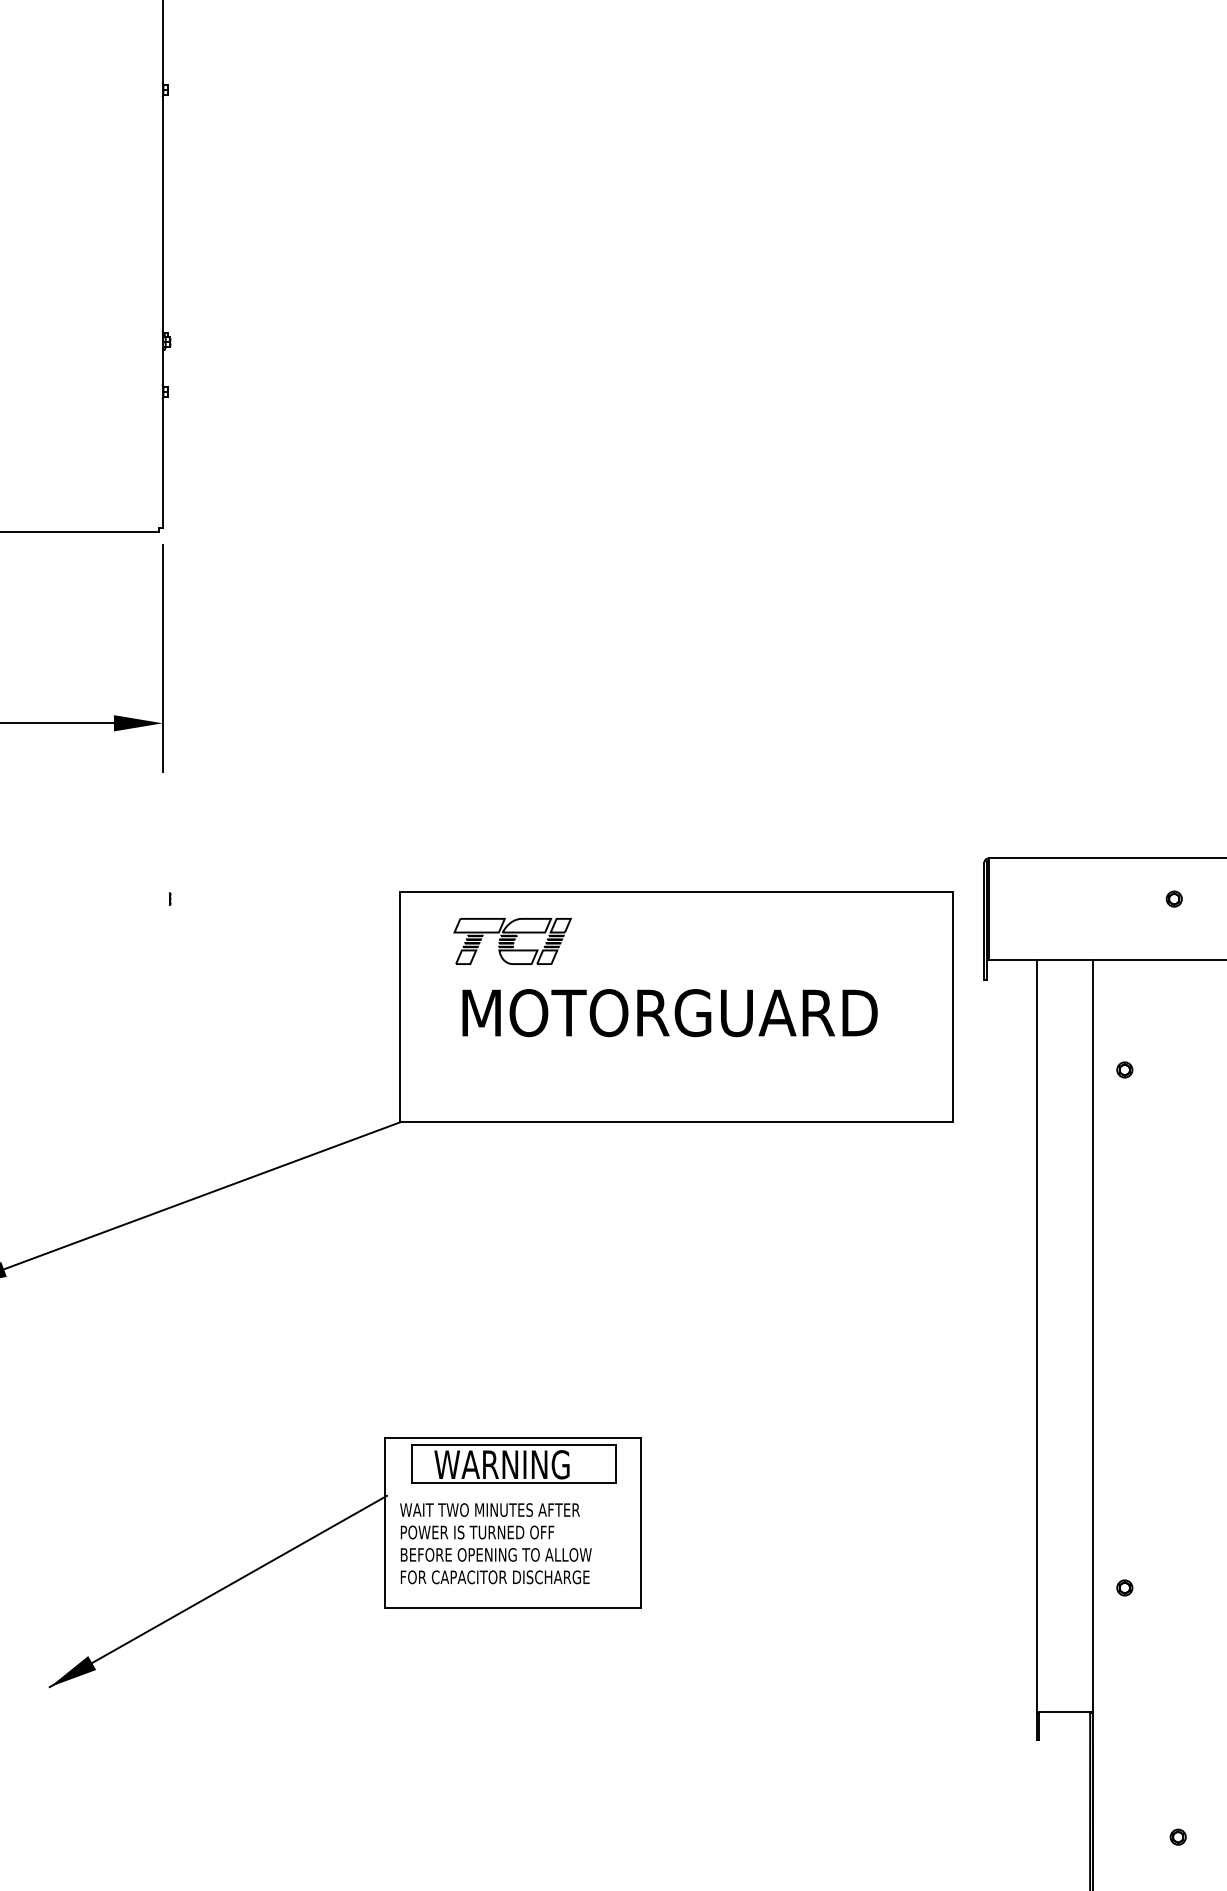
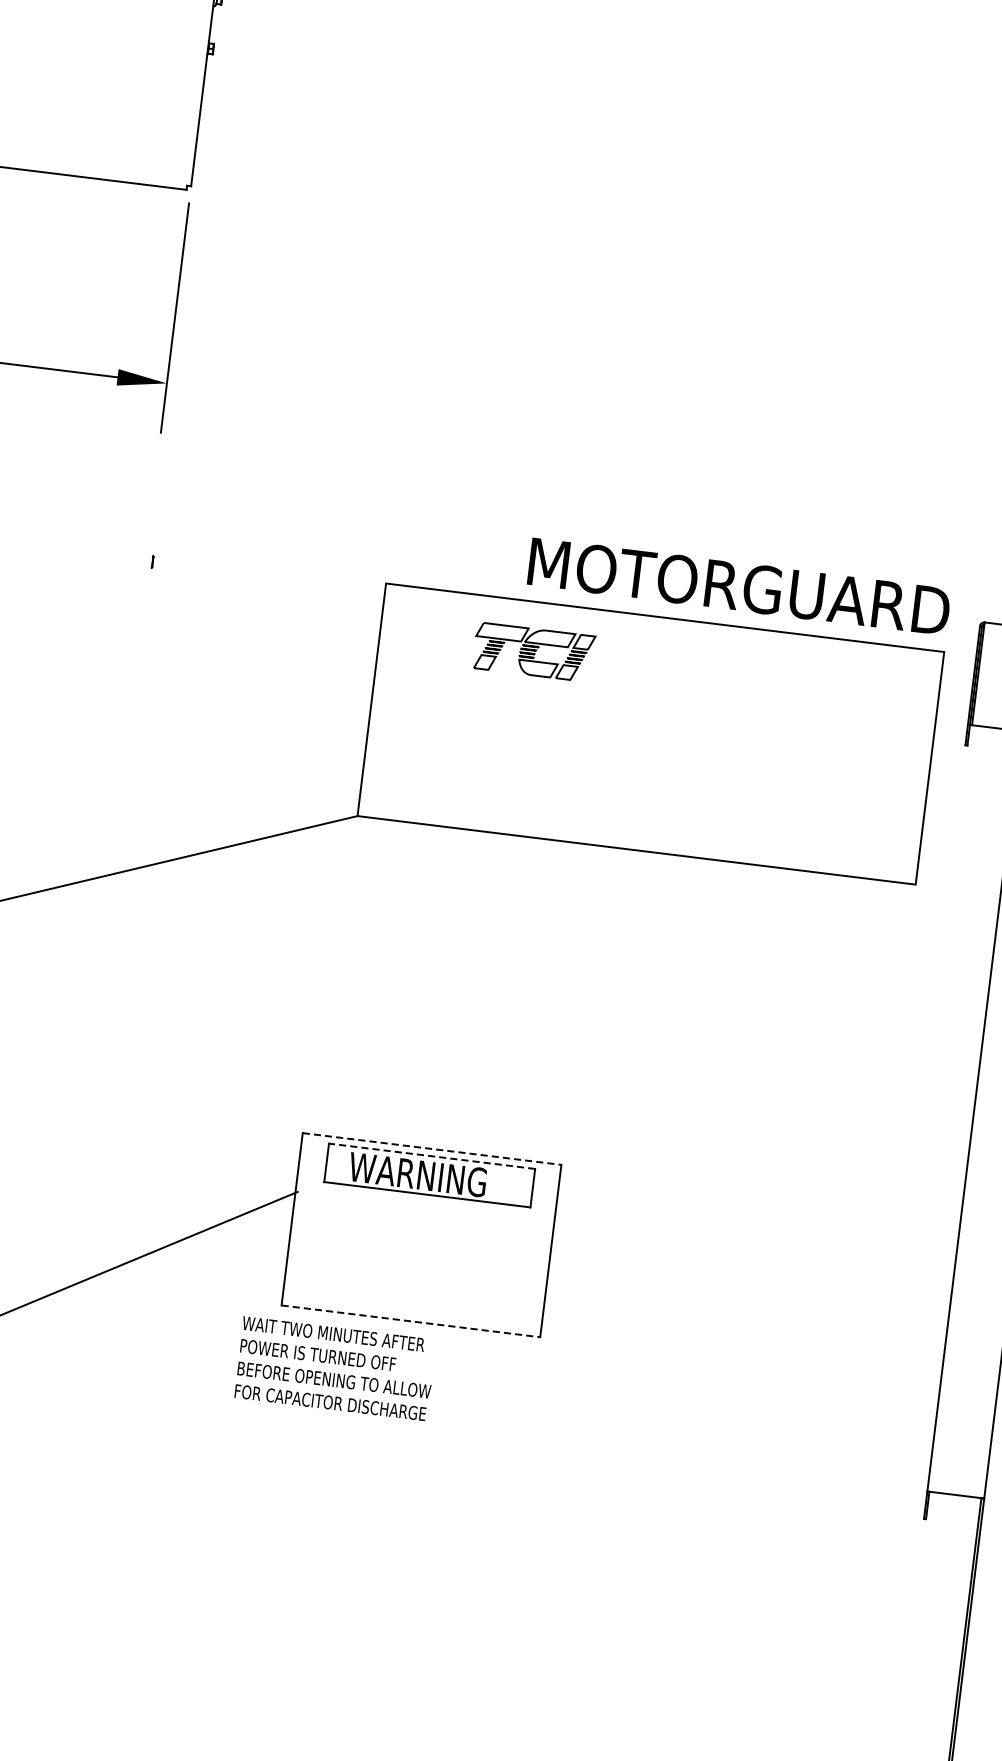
part: (512, 941) -> (533, 652), moved
text: (669, 1013) -> (738, 587), moved
line: (512, 1437) -> (431, 1148), solid -> dashed
line: (513, 1444) -> (431, 1155), solid -> dashed
text: (495, 1543) -> (334, 1368), moved
line: (512, 1608) -> (410, 1321), solid -> dashed

